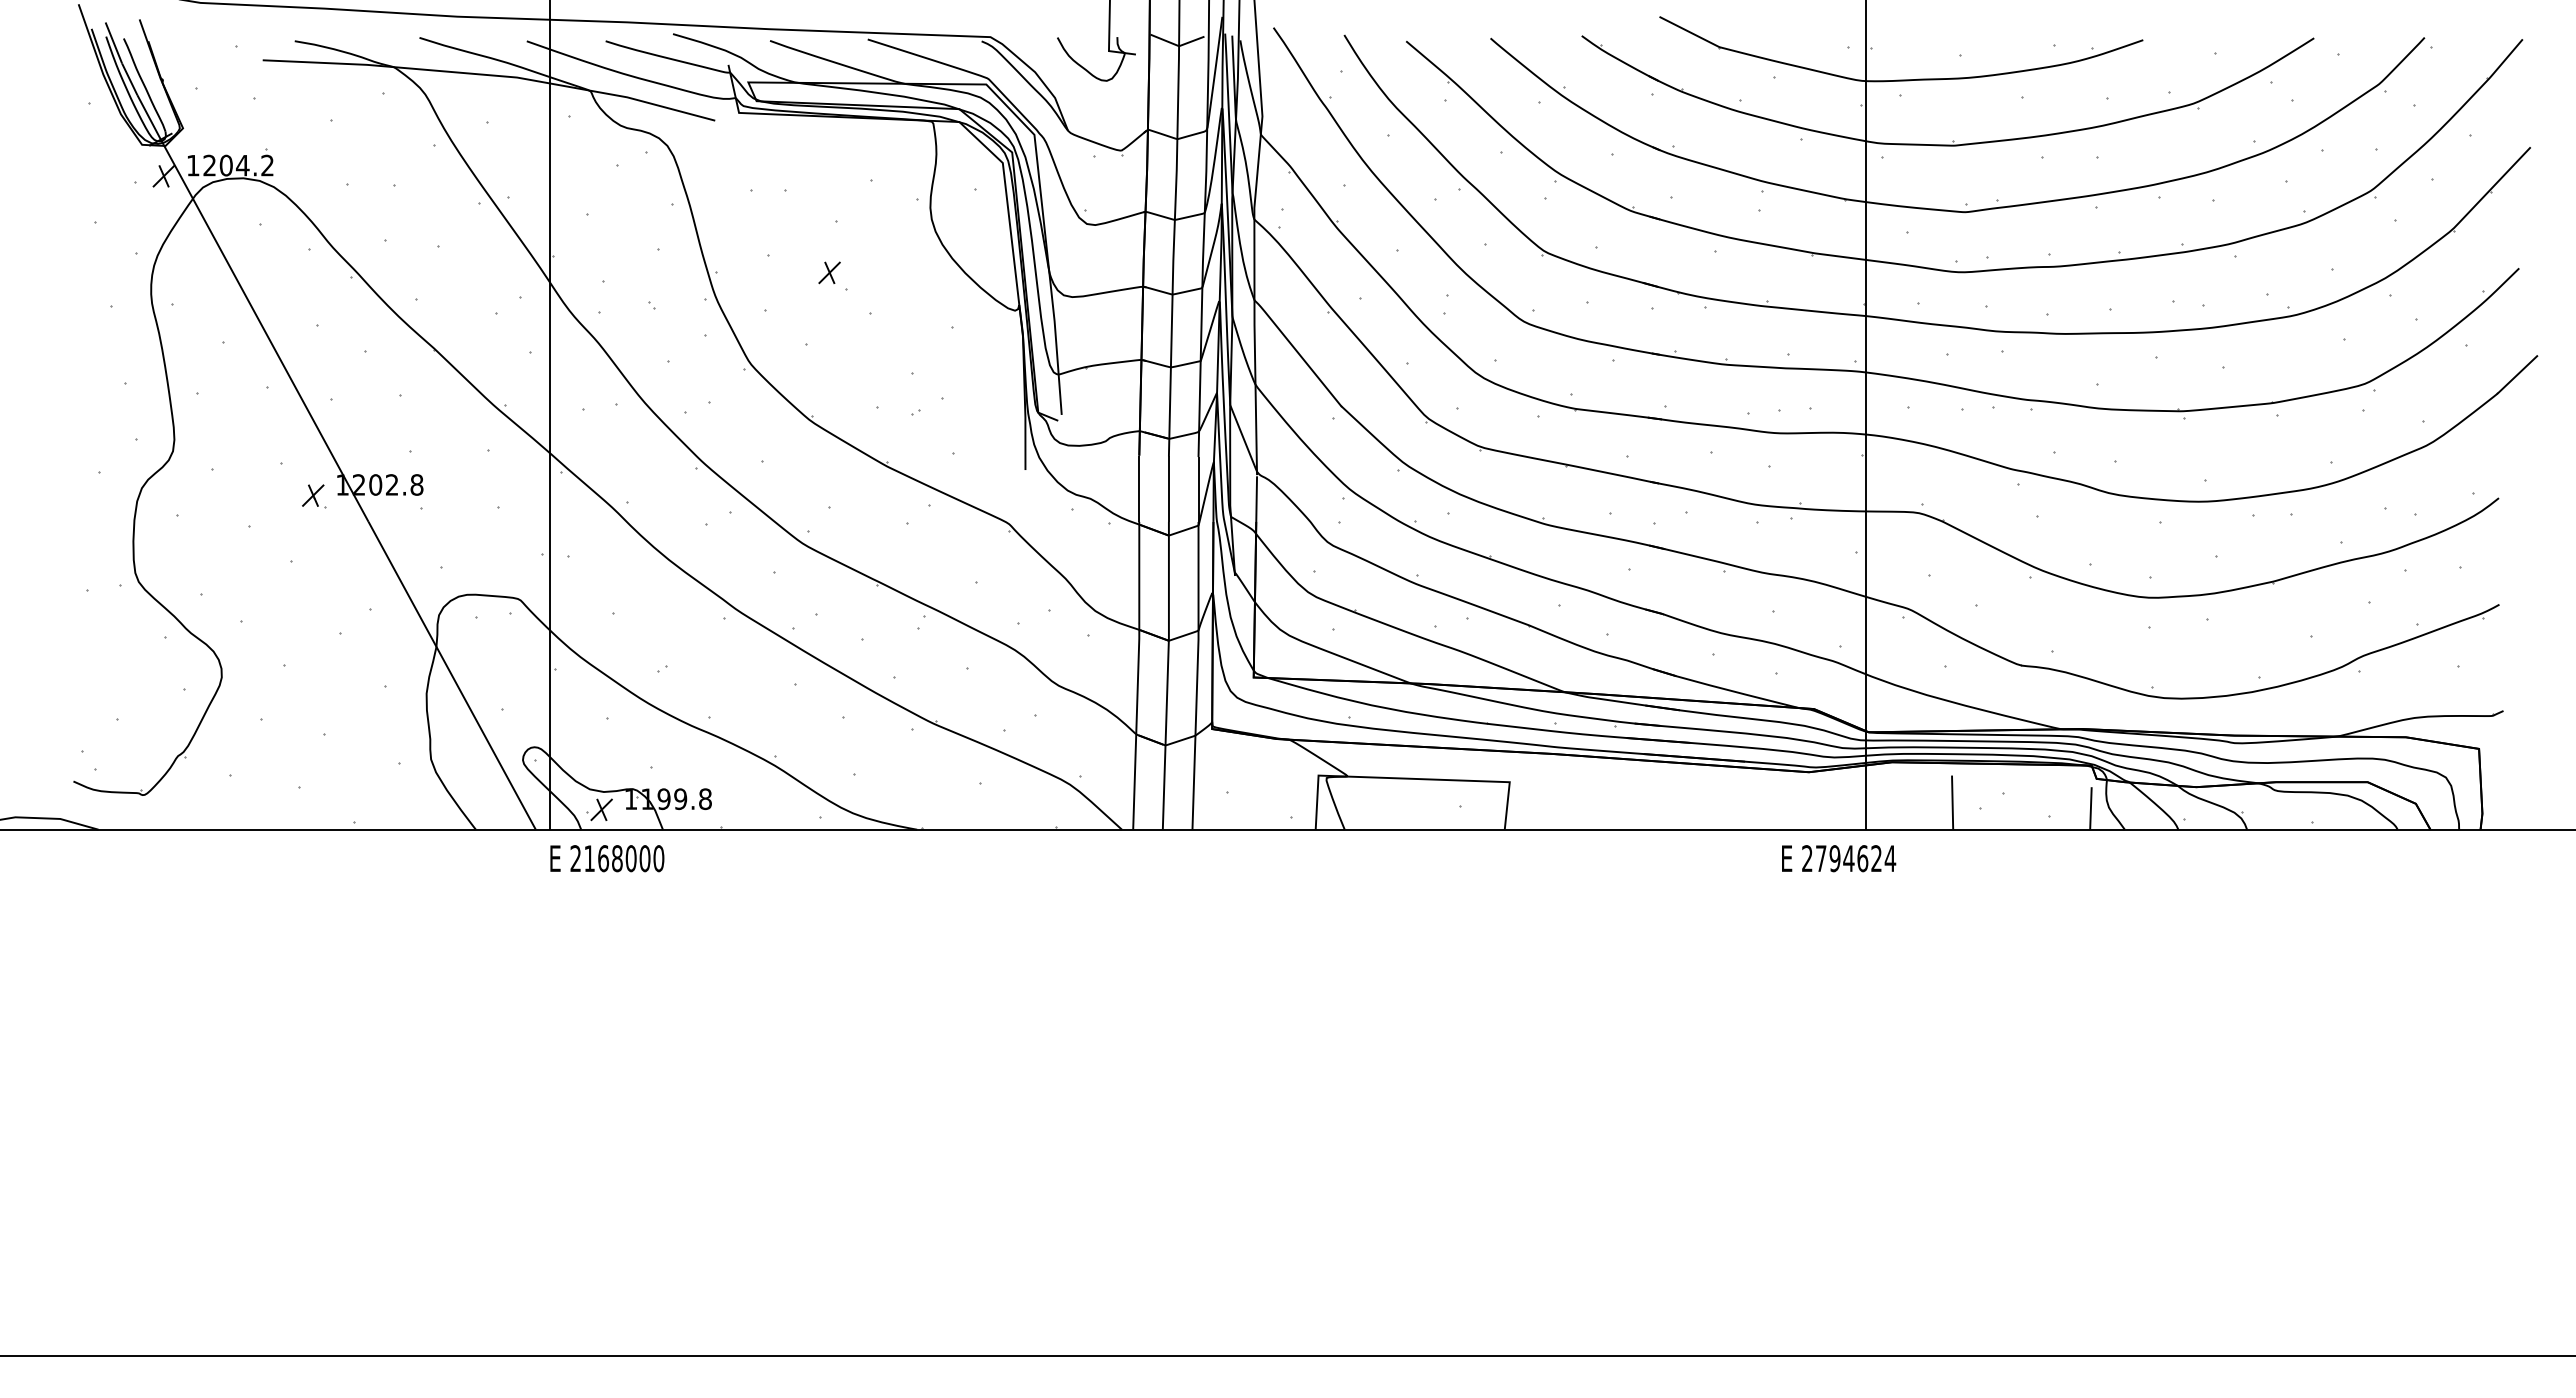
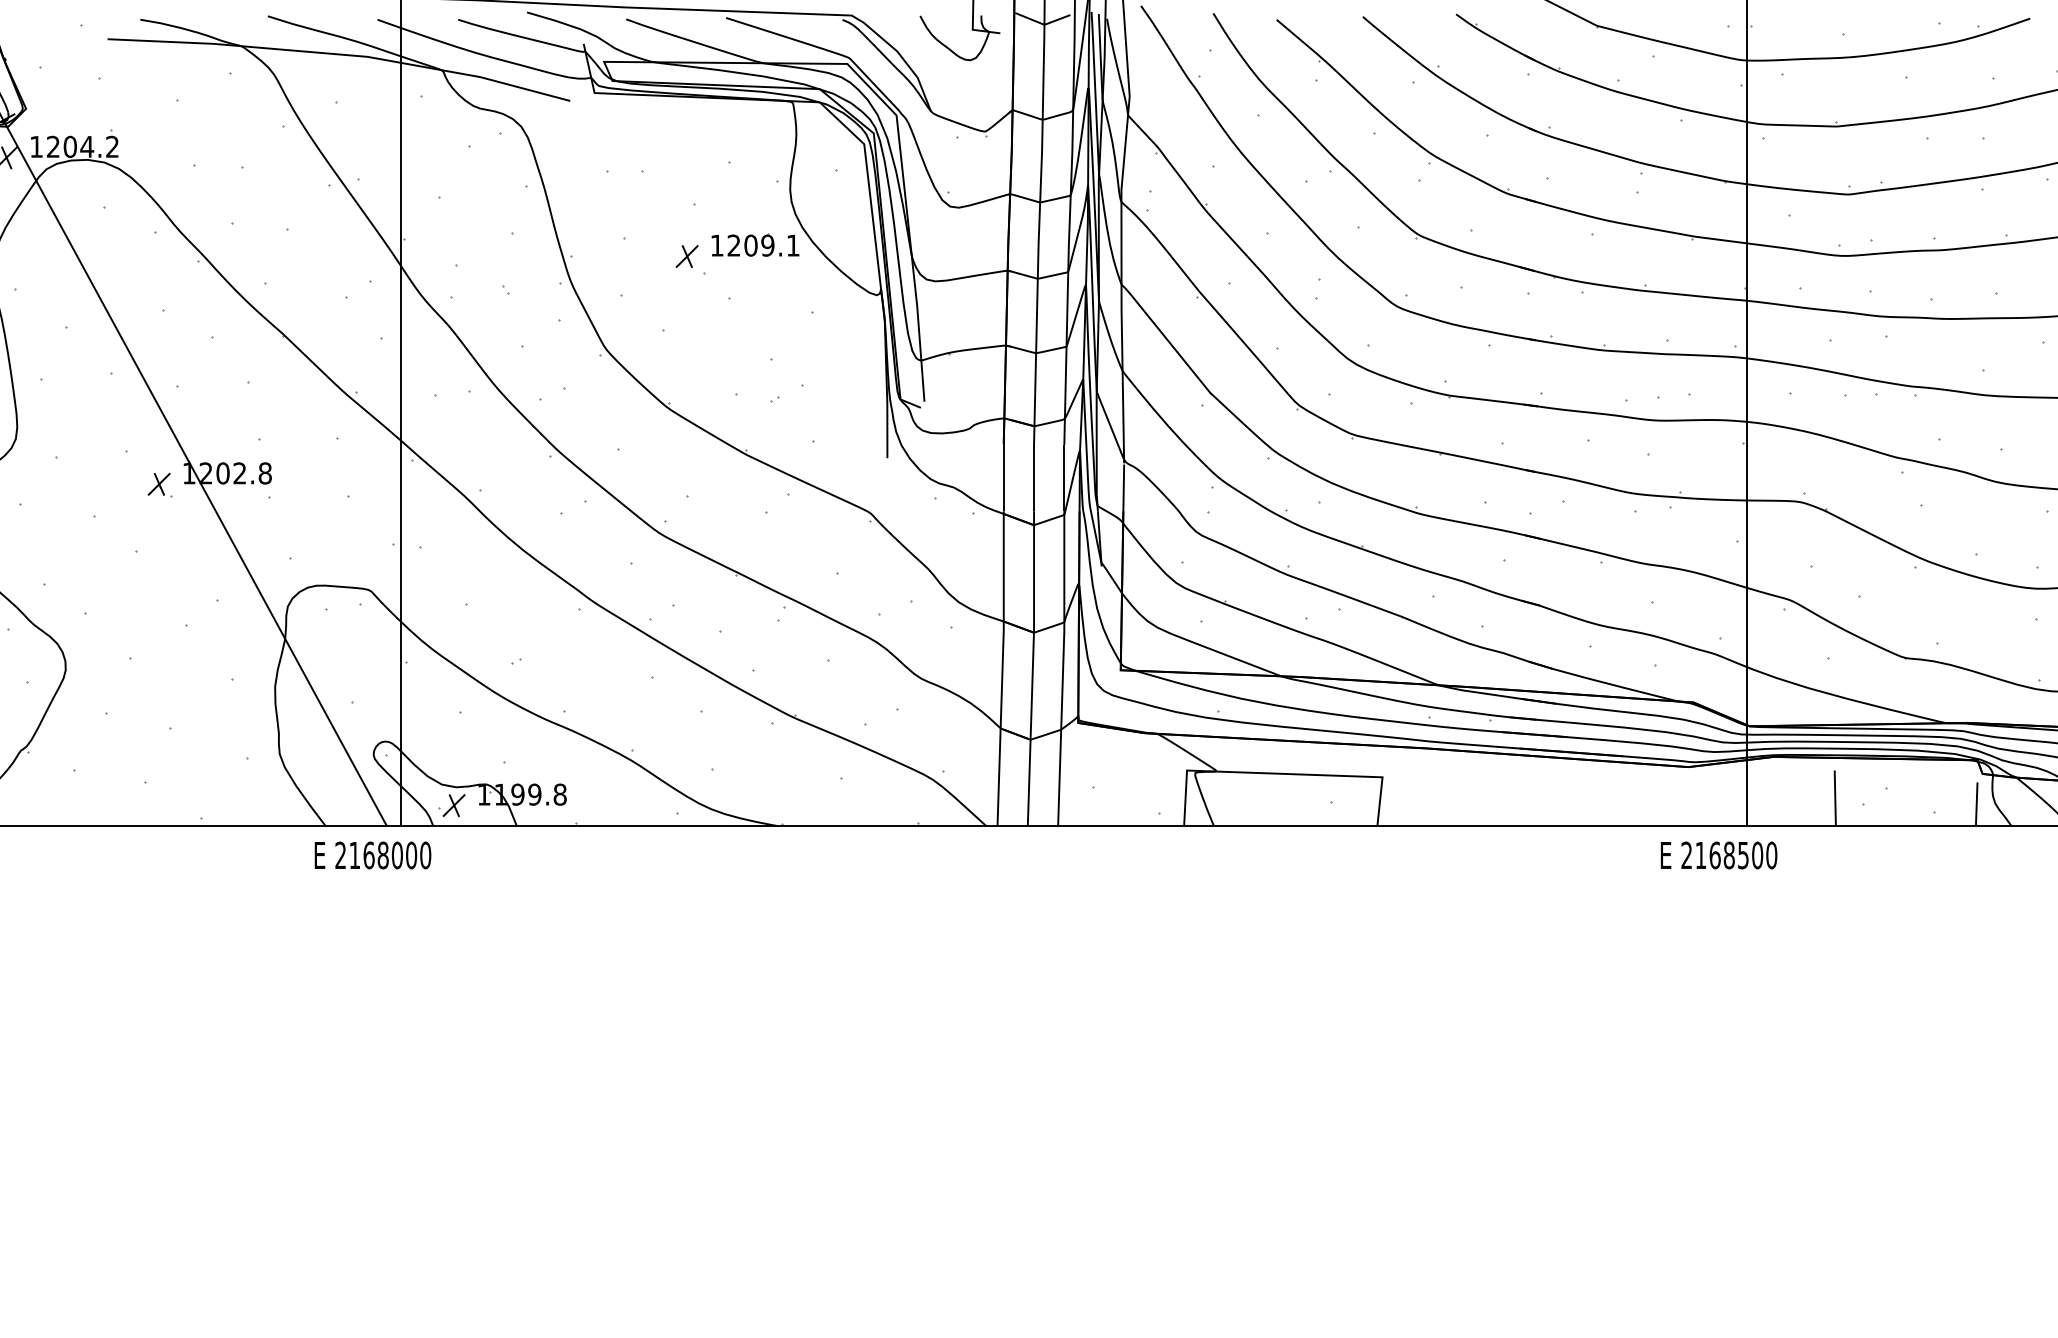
part: (896, 261) -> (755, 244), added
text: (607, 858) -> (373, 855), moved
text: (1856, 858) -> (1737, 855), 2794624 -> 2168500

